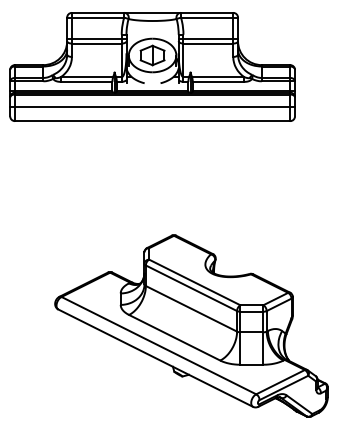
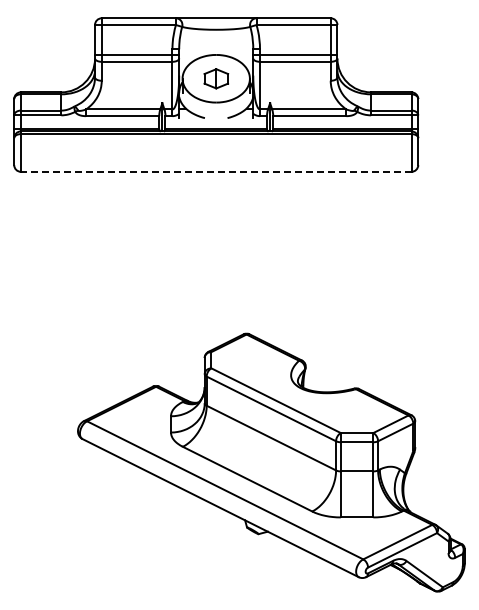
part: (152, 55) -> (216, 78), size x0.7
line: (152, 106) -> (216, 151), removed
line: (152, 120) -> (215, 171), solid -> dashed

